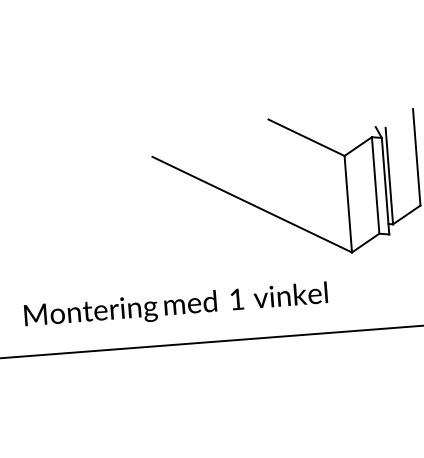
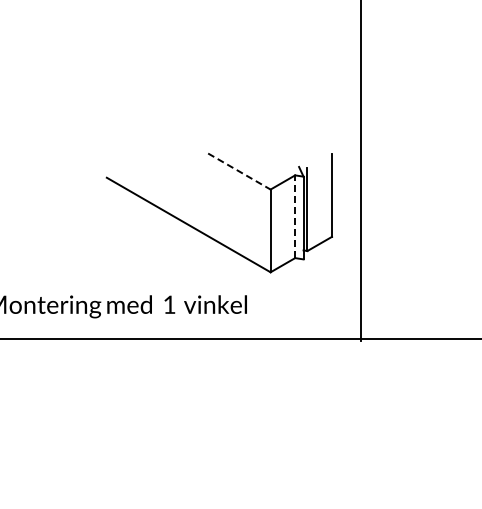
line: (306, 137) -> (239, 171), solid -> dashed
line: (376, 185) -> (295, 216), solid -> dashed

